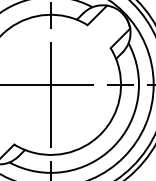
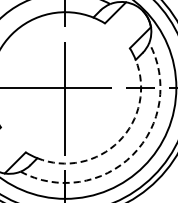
arc: (100, 134) -> (118, 141), solid -> dashed
arc: (113, 147) -> (132, 155), solid -> dashed

